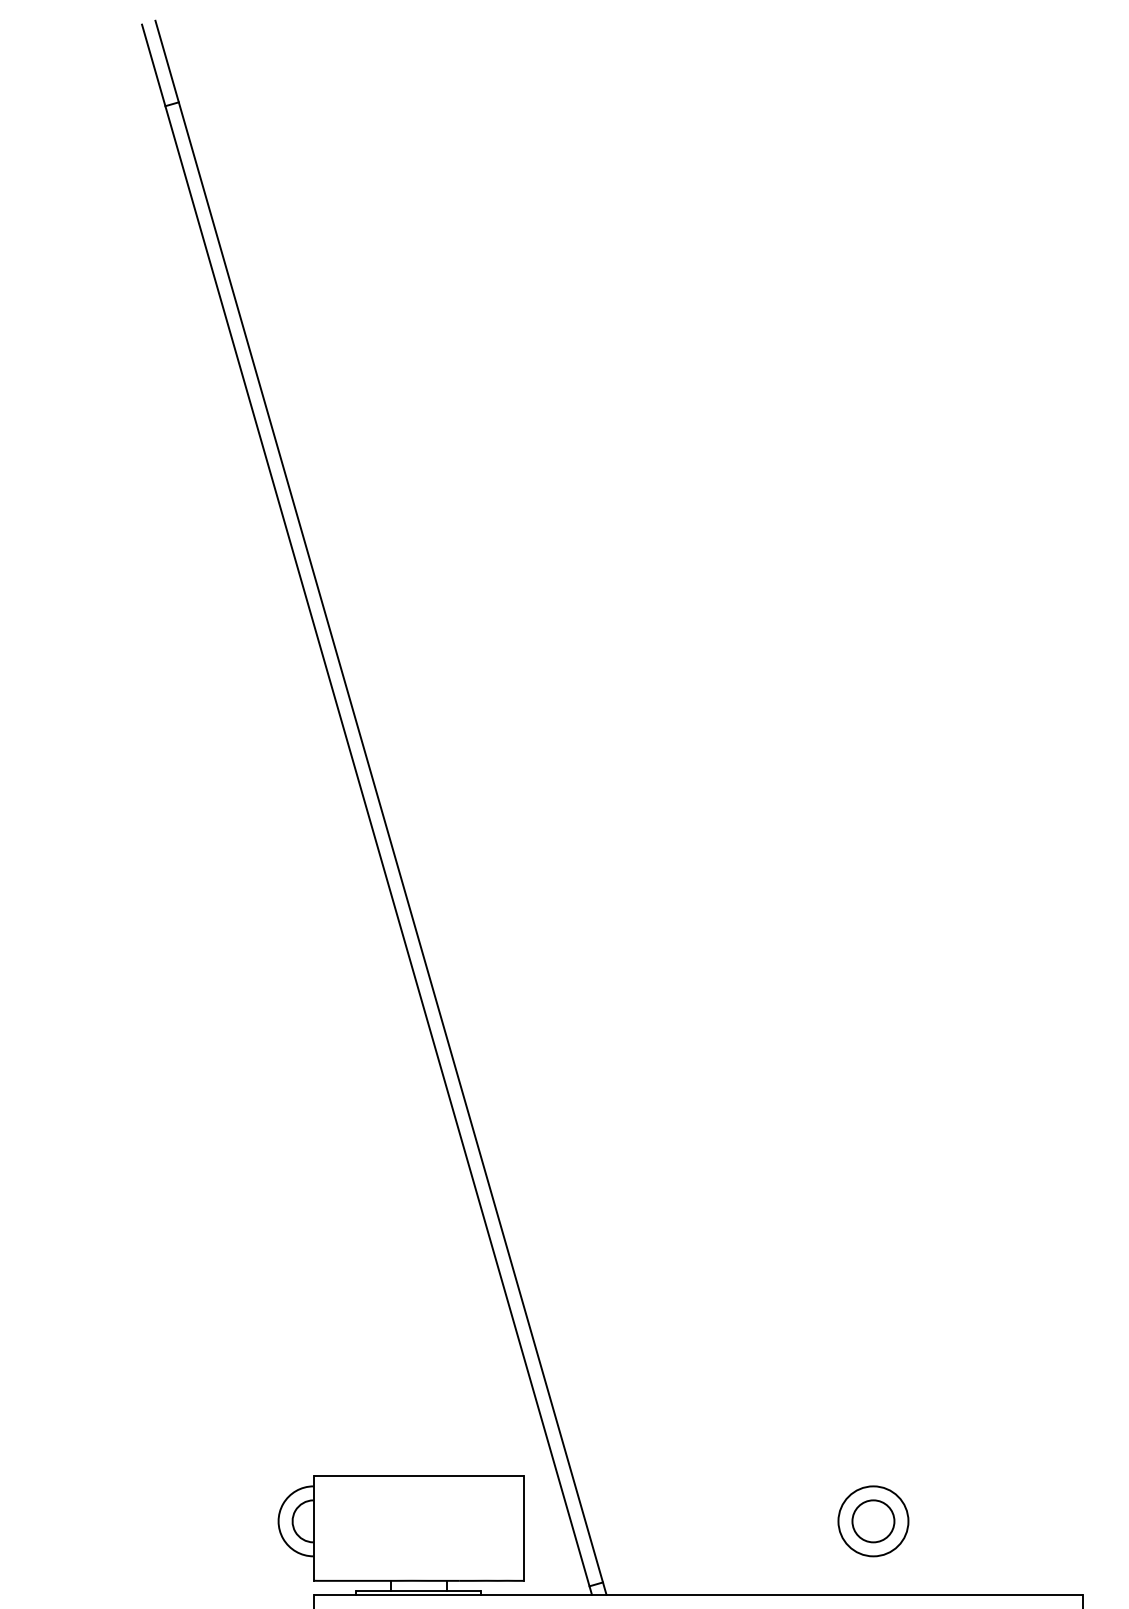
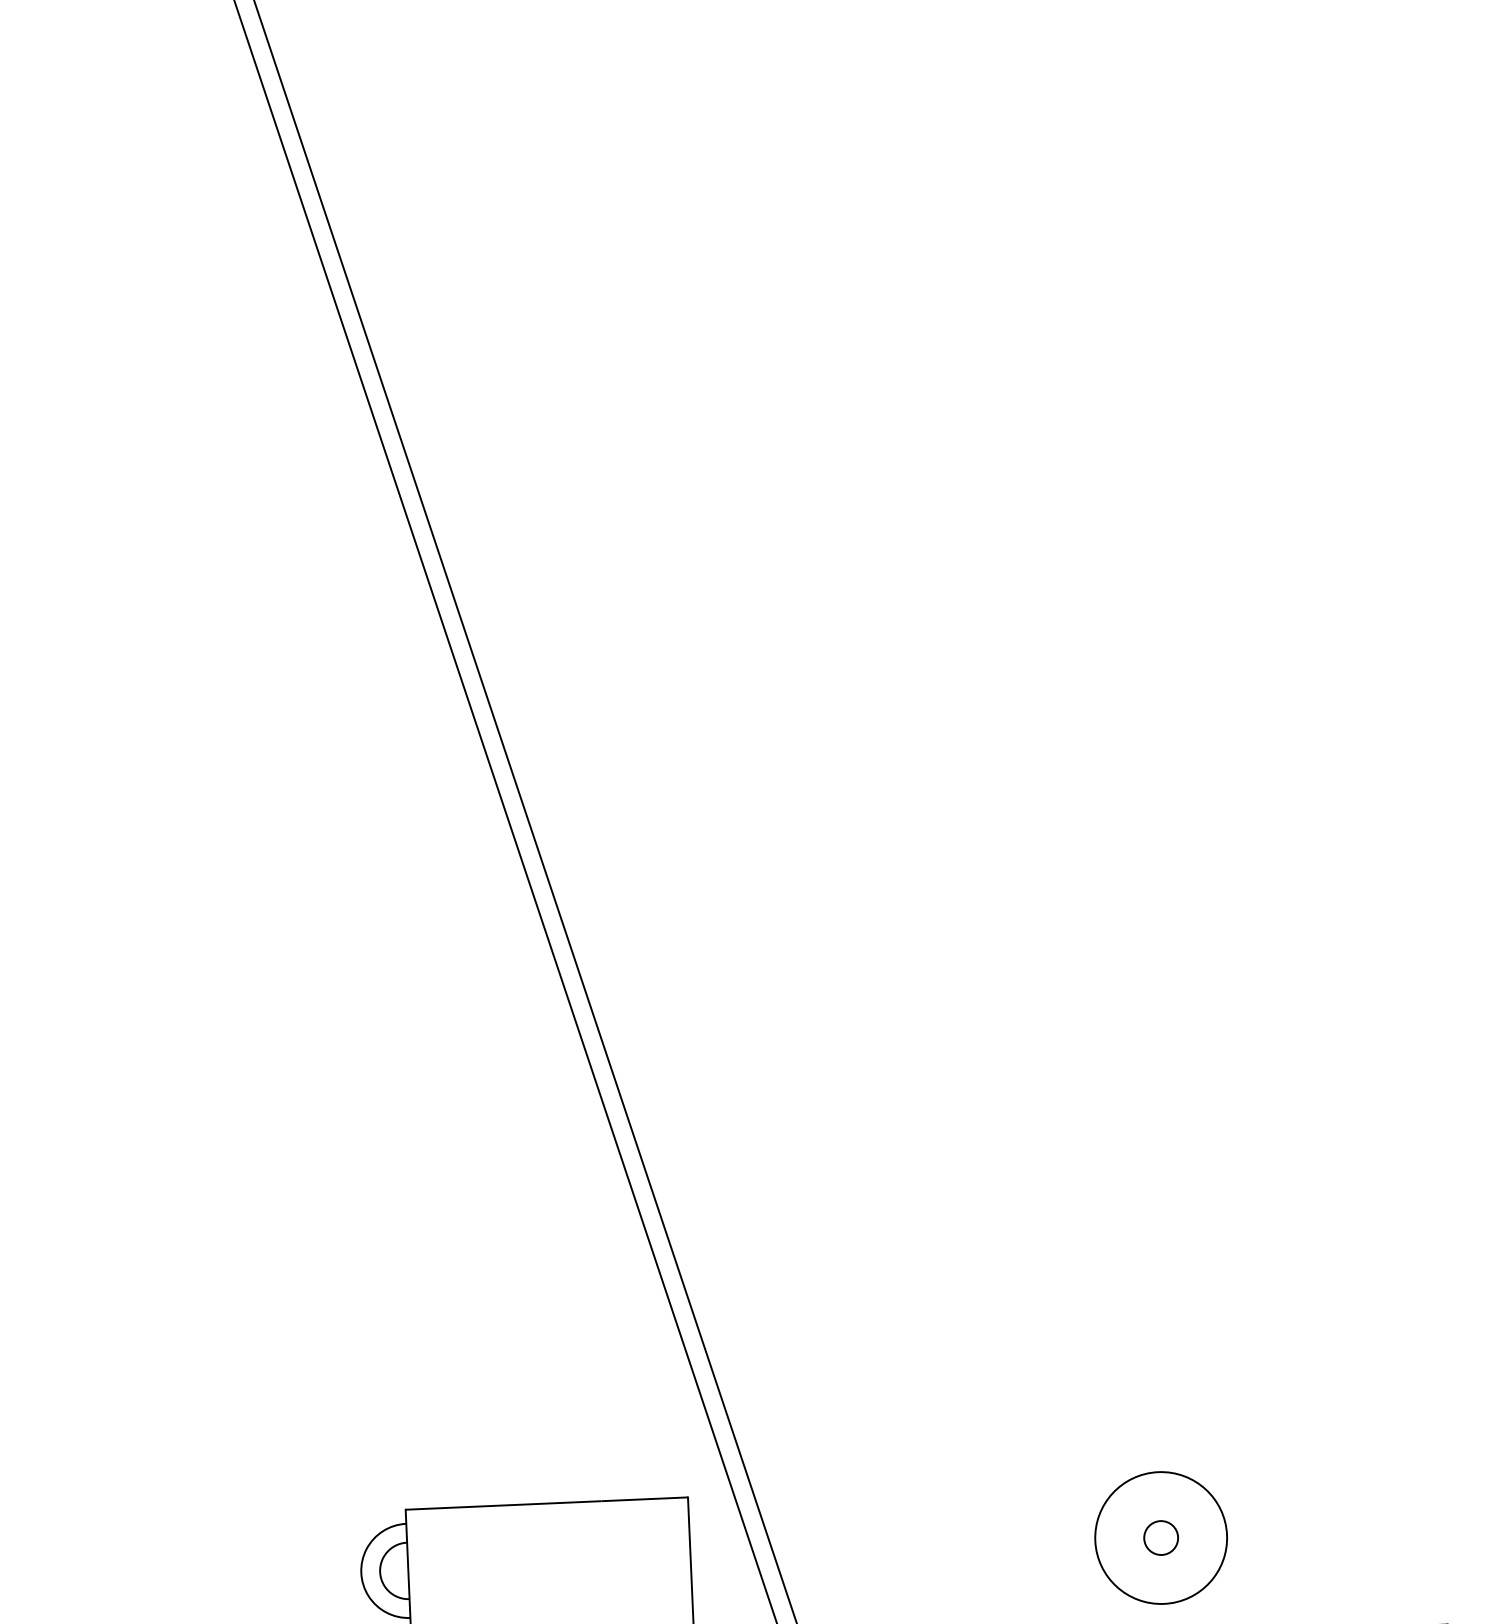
circle: (873, 1521) -> (1161, 1538), size x0.6
circle: (873, 1521) -> (1161, 1538), size x1.4

